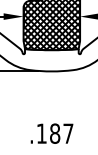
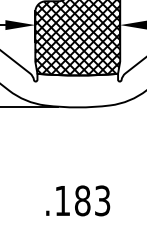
text: (68, 133) -> (102, 200), .187 -> .183

